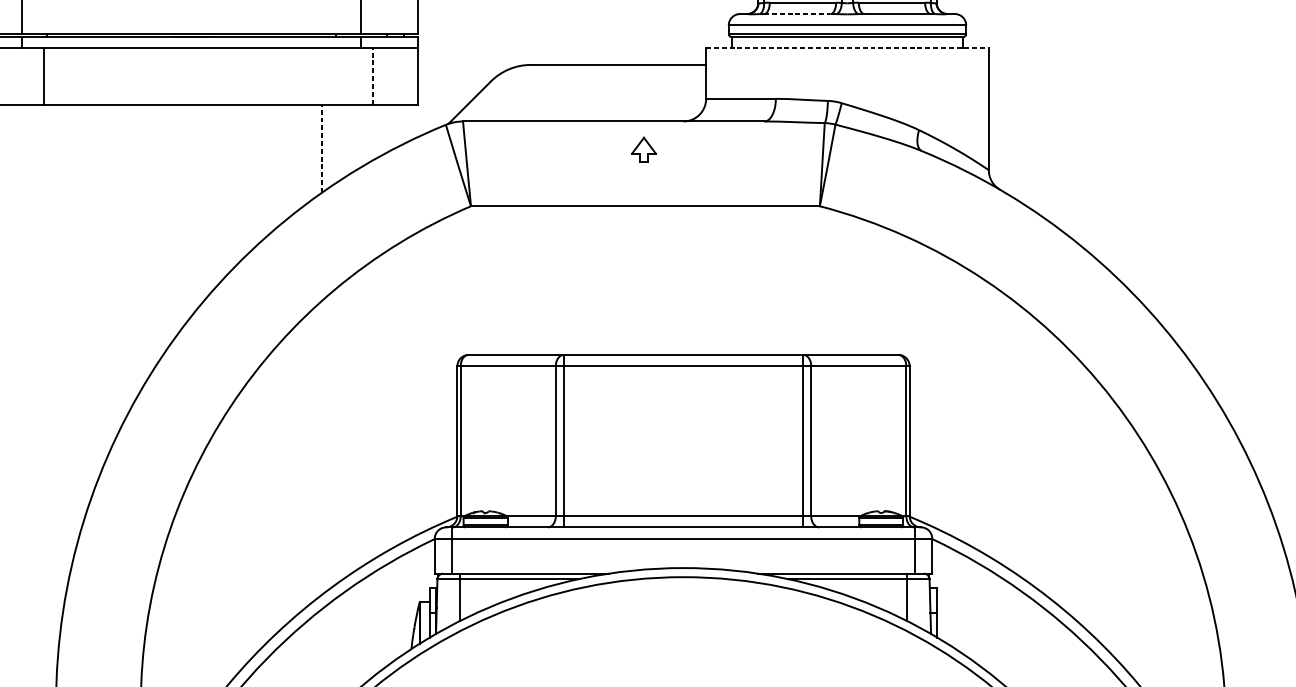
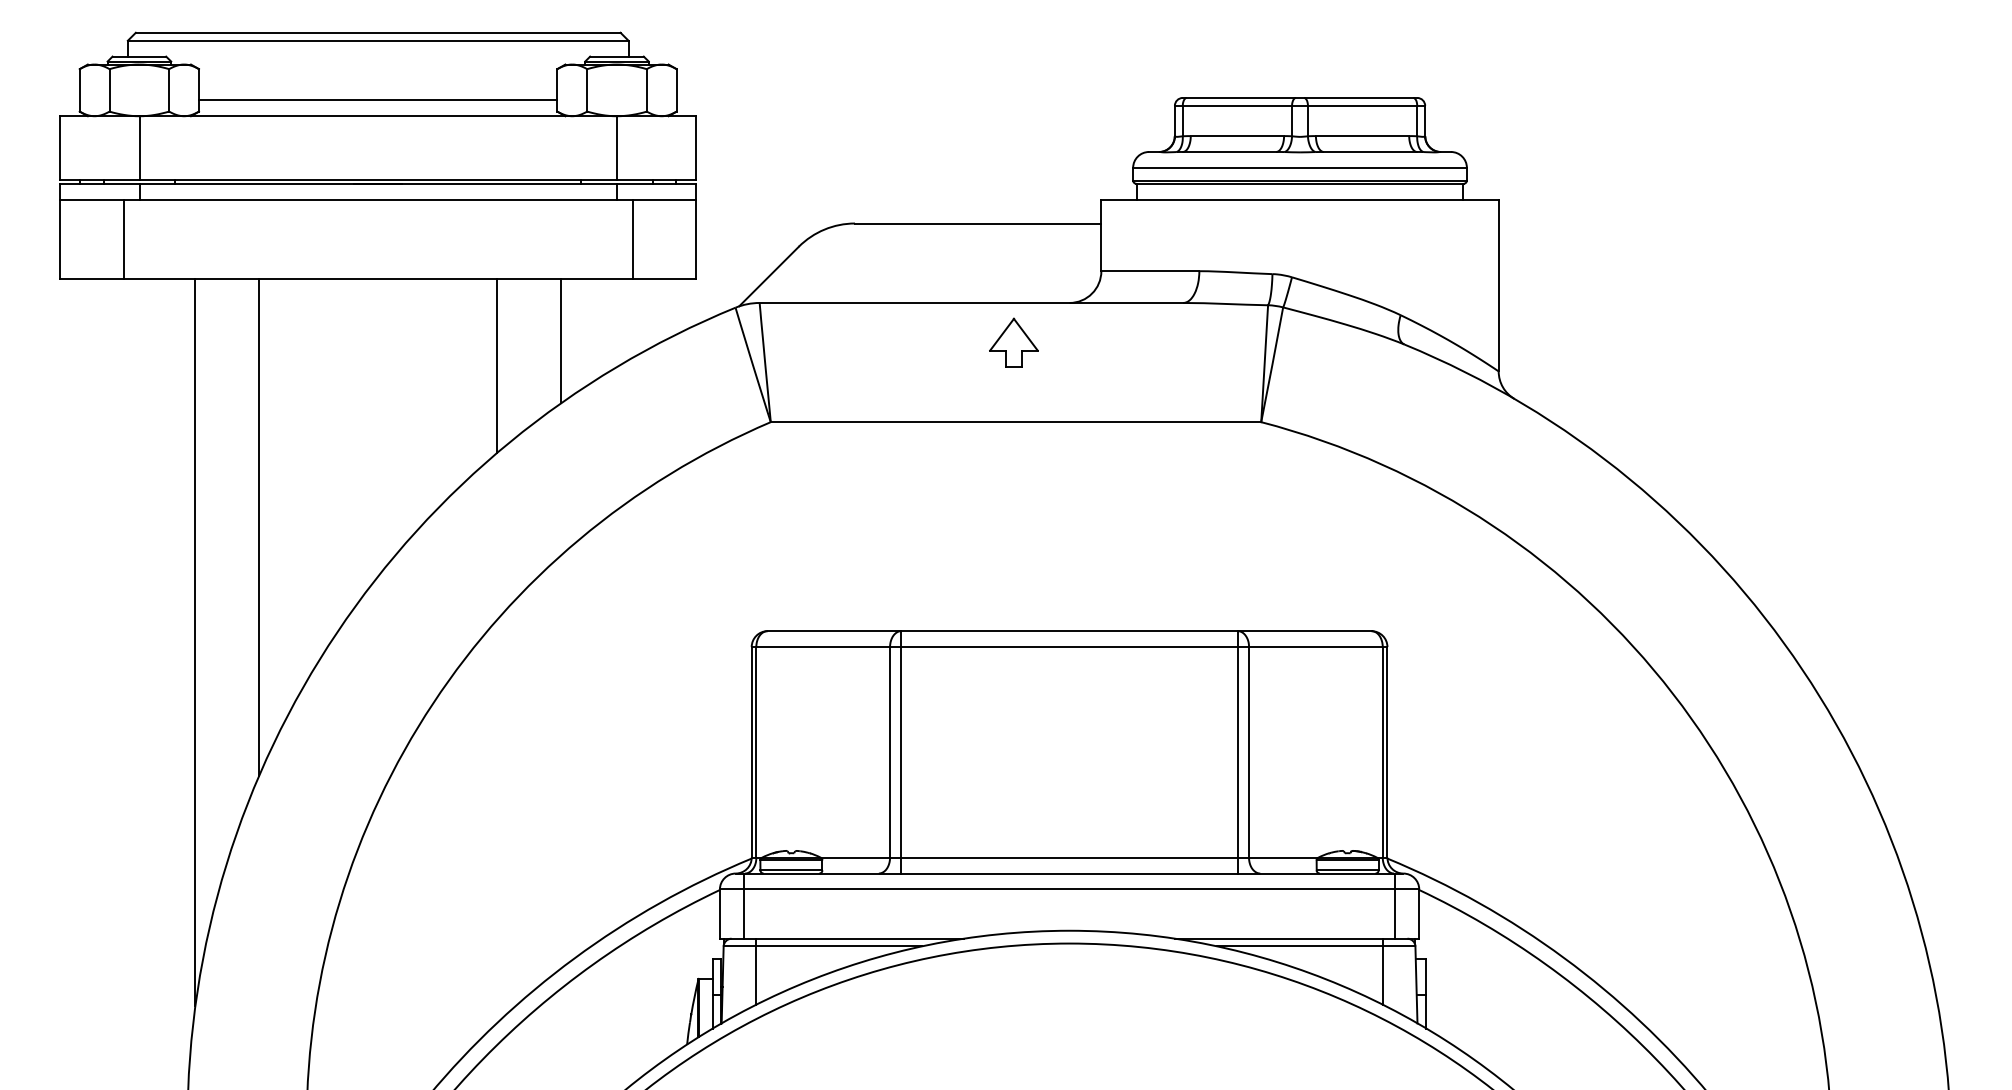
line: (797, 13) -> (1229, 151), dashed -> solid
line: (847, 47) -> (1300, 199), dashed -> solid
line: (43, 76) -> (123, 239), moved
line: (372, 76) -> (632, 239), dashed -> solid
line: (321, 148) -> (560, 340), dashed -> solid
part: (643, 149) -> (1013, 342), size x1.43
line: (276, 165) -> (497, 365), added
line: (107, 281) -> (259, 527), added
line: (61, 363) -> (195, 642), added

